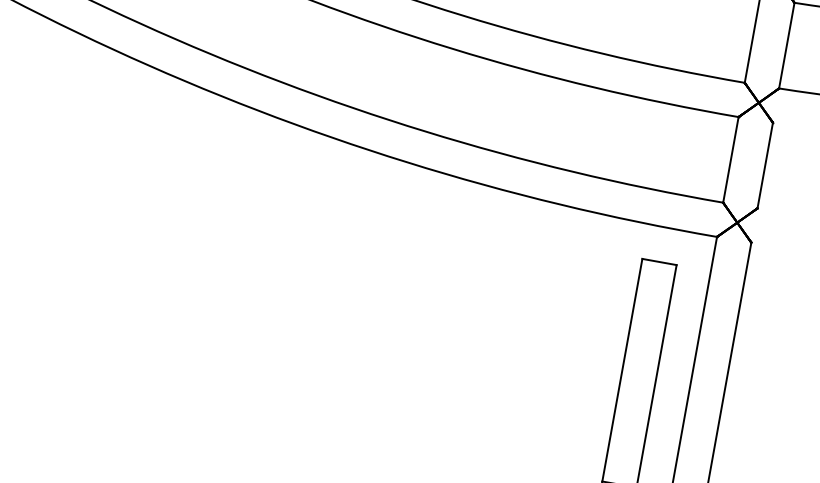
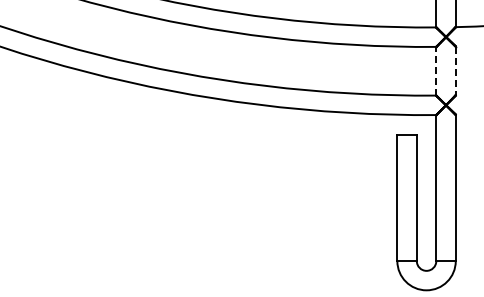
line: (731, 158) -> (436, 70), solid -> dashed
line: (764, 166) -> (455, 71), solid -> dashed

